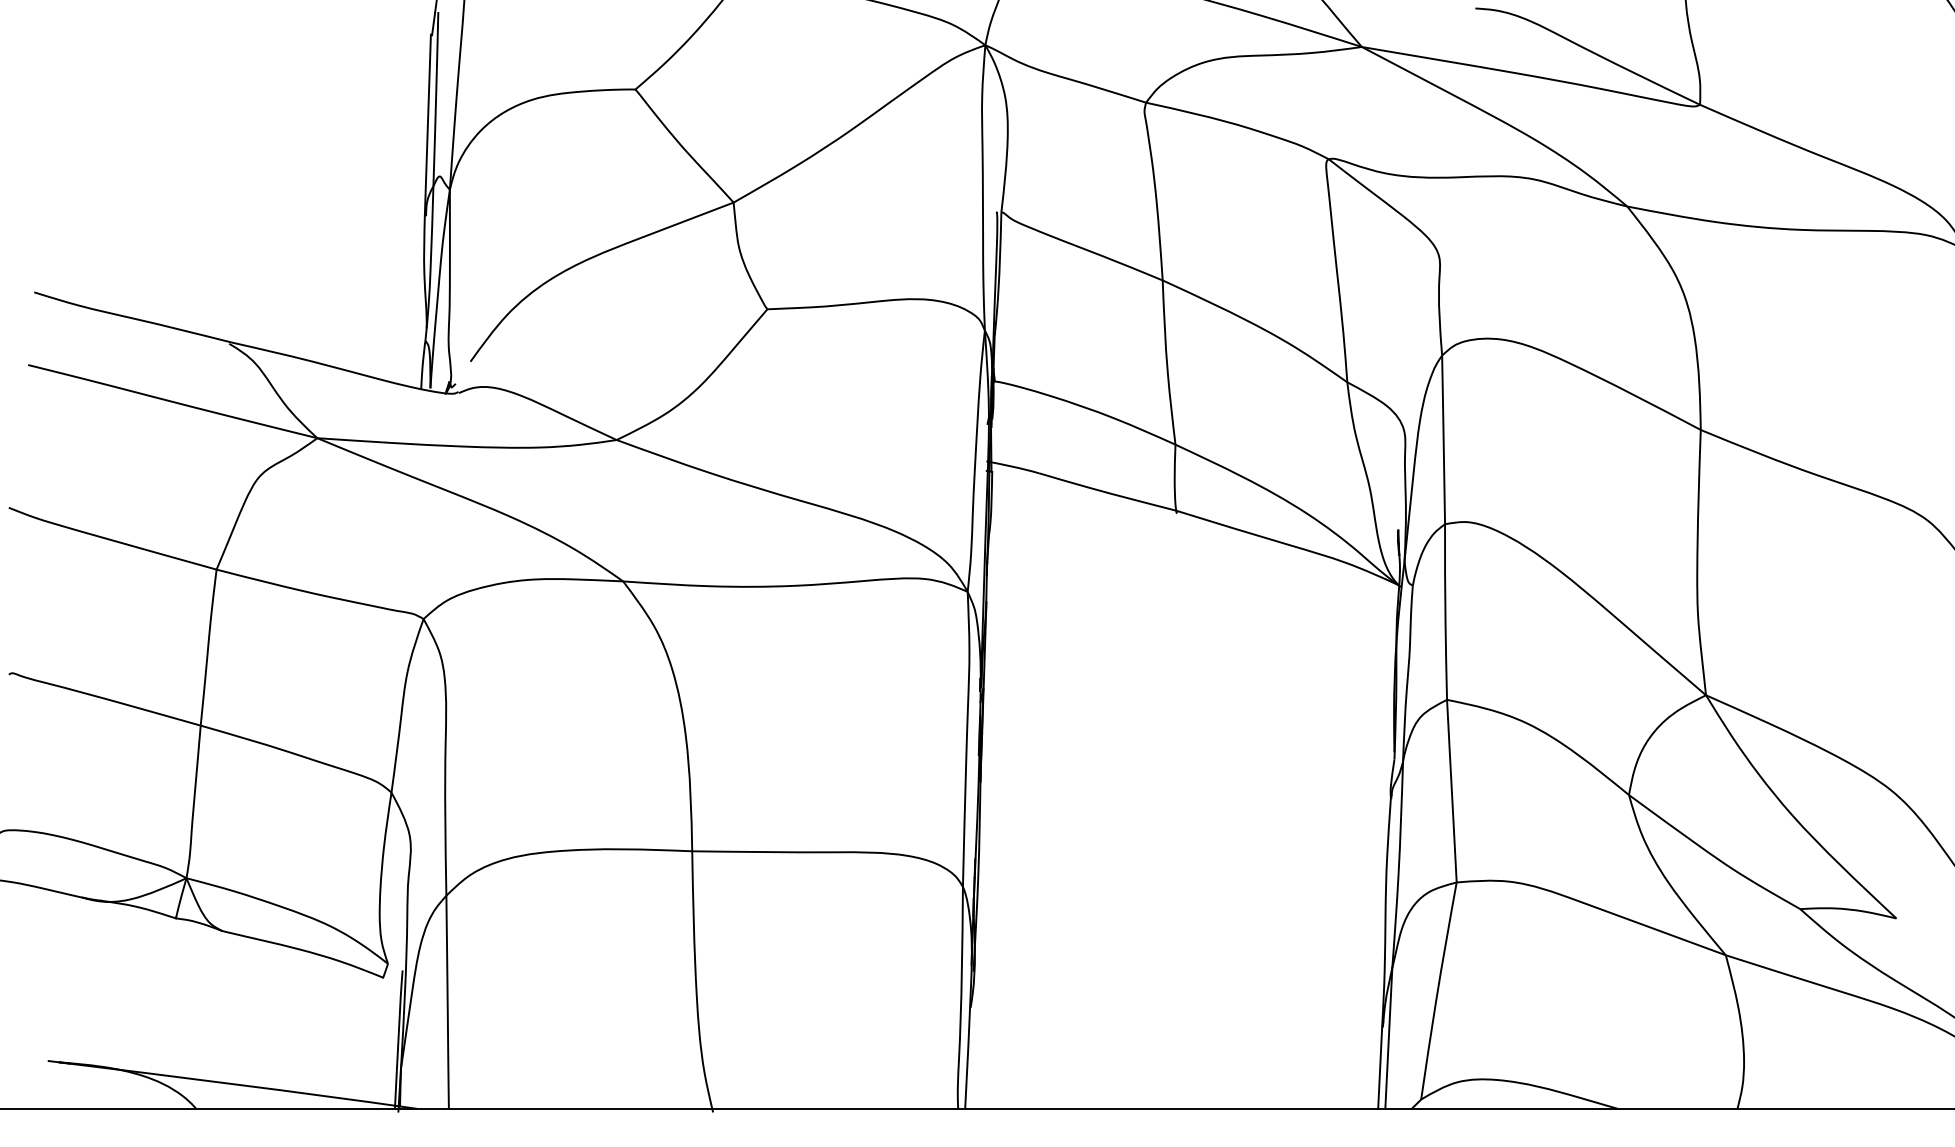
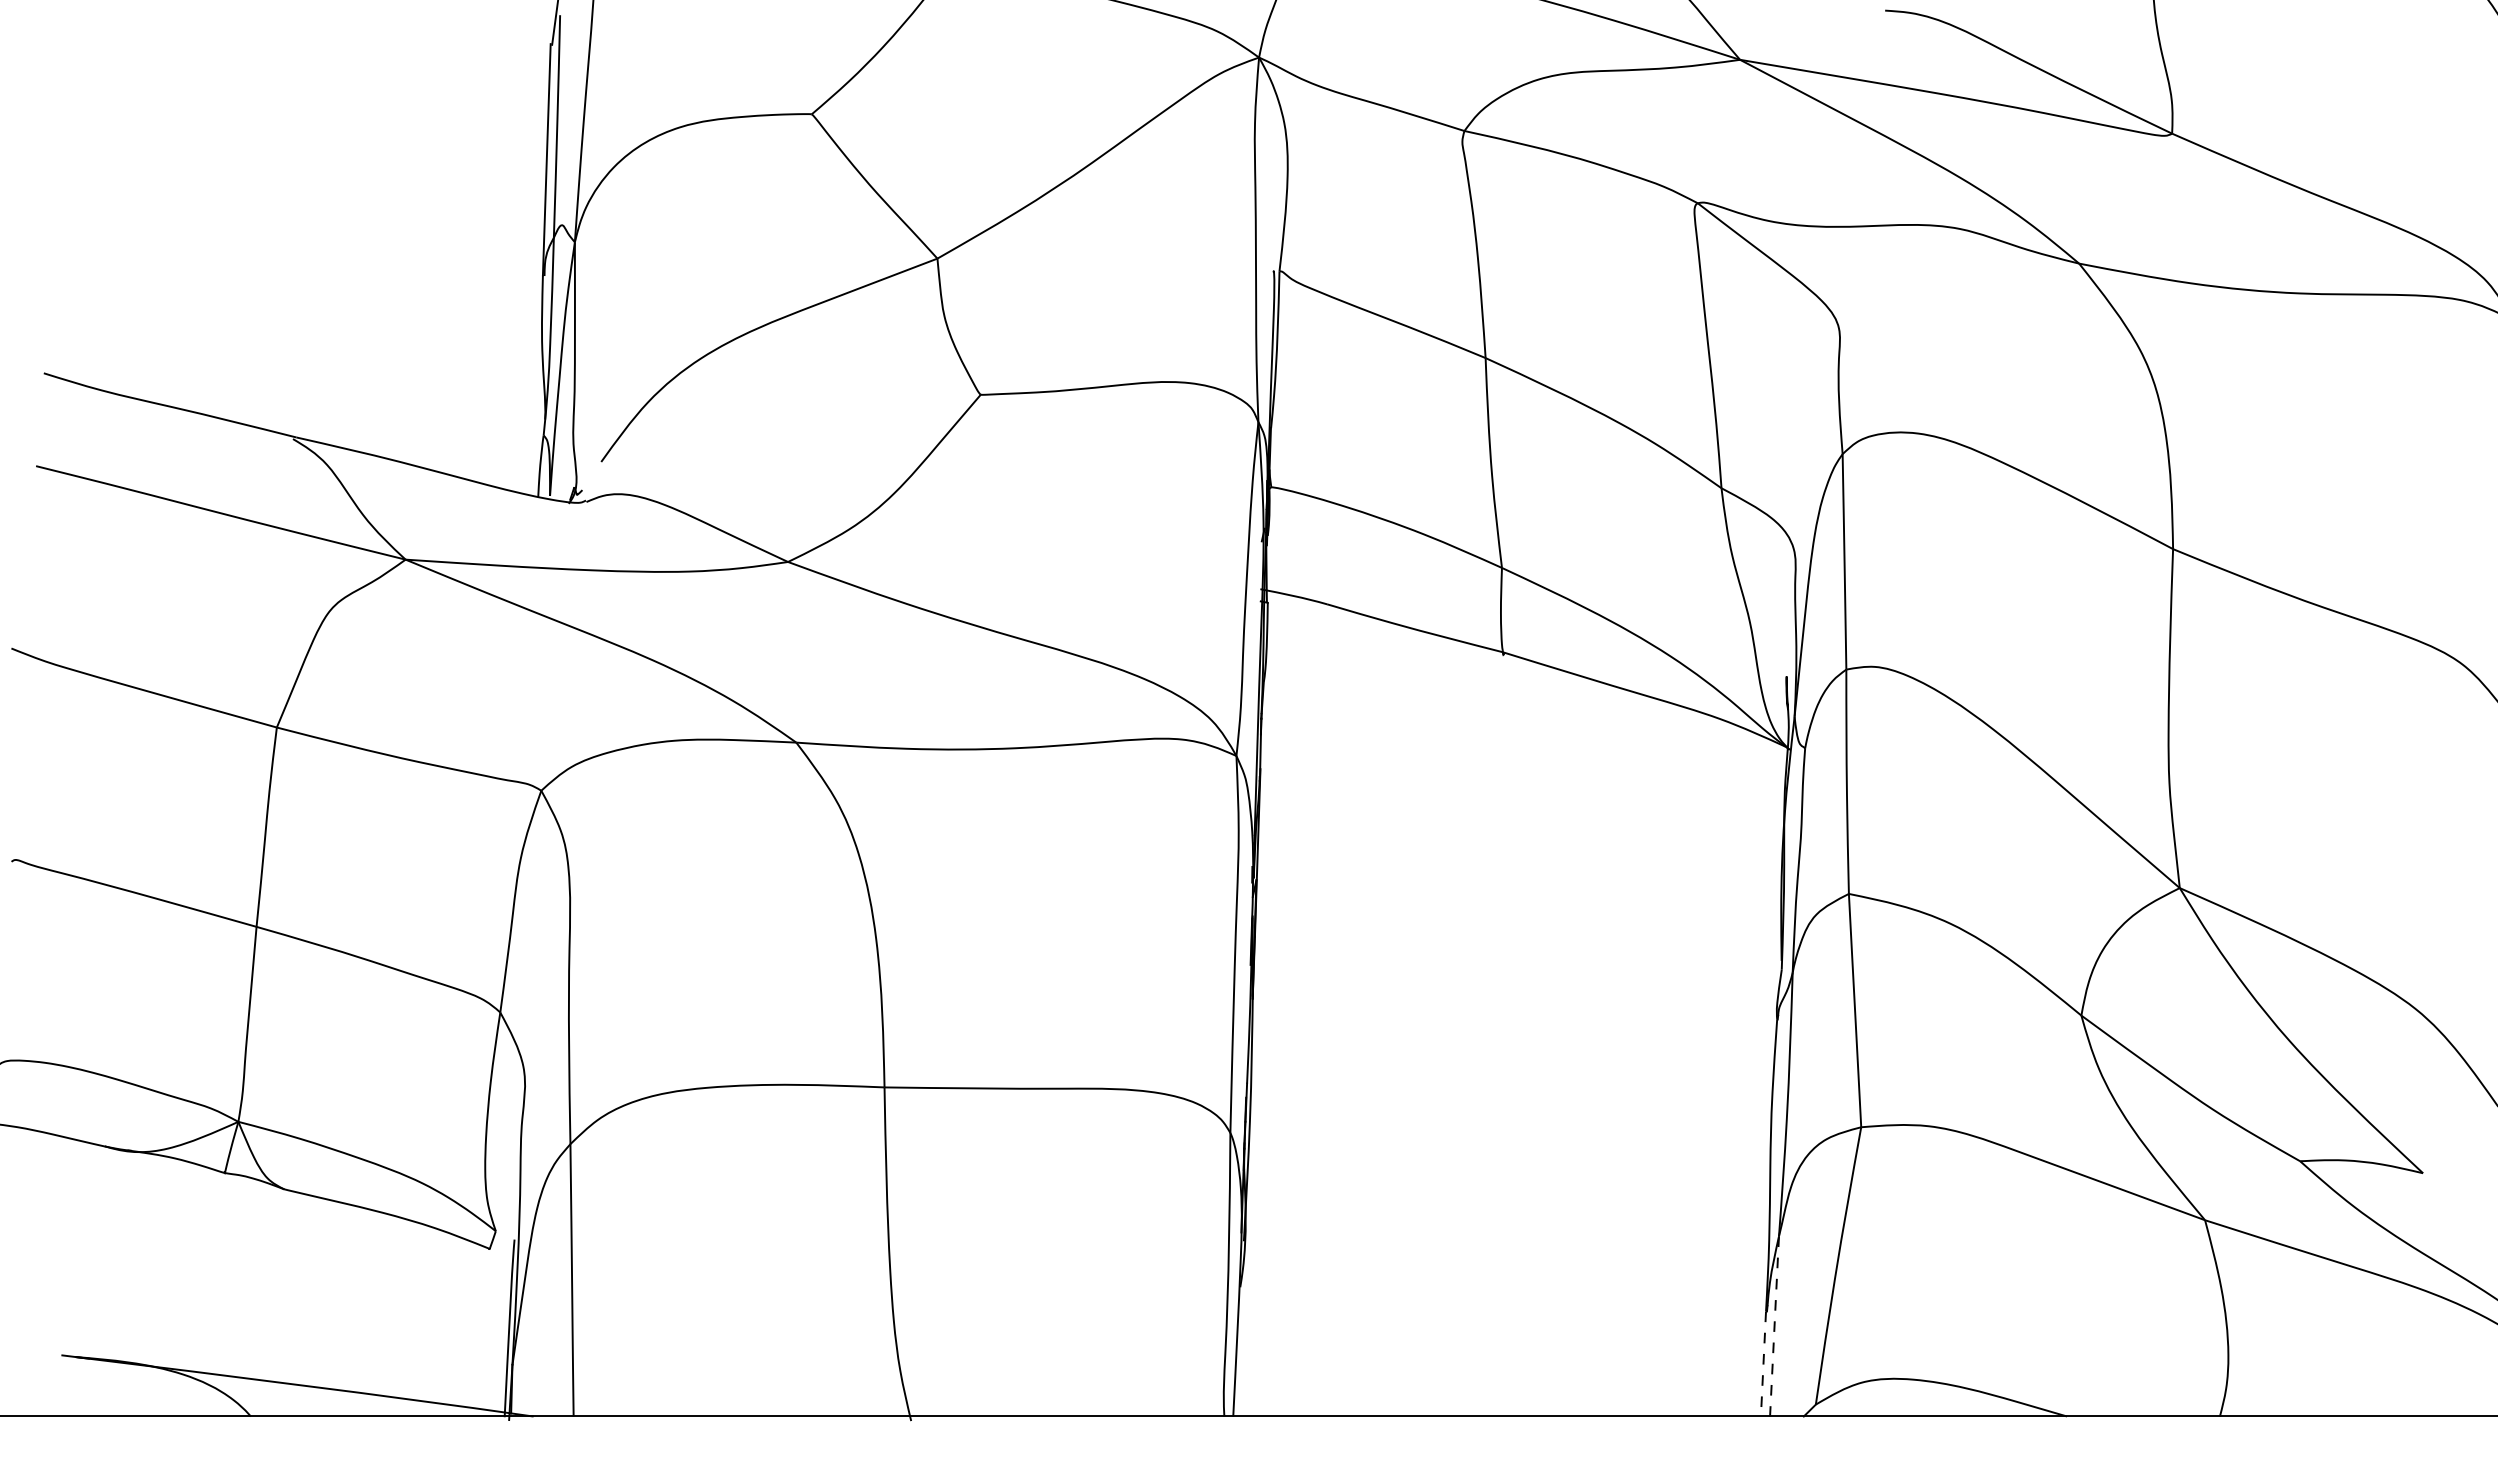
line: (1388, 1038) -> (1774, 1326), solid -> dashed
line: (1380, 1068) -> (1763, 1364), solid -> dashed

